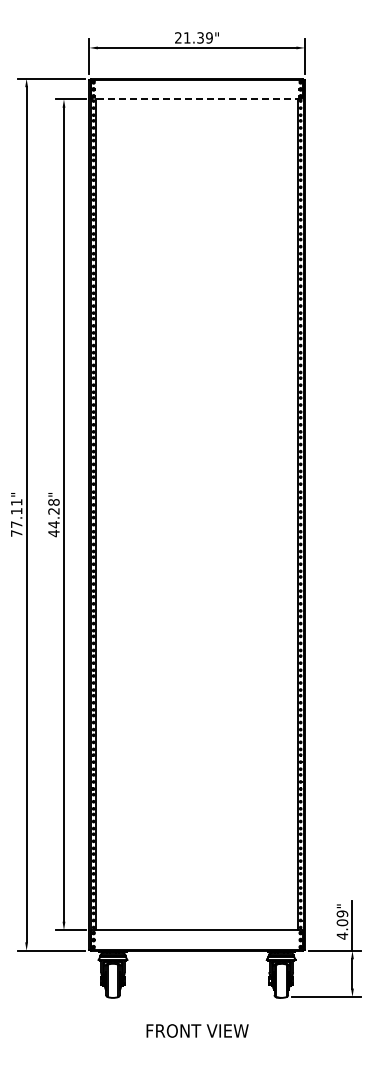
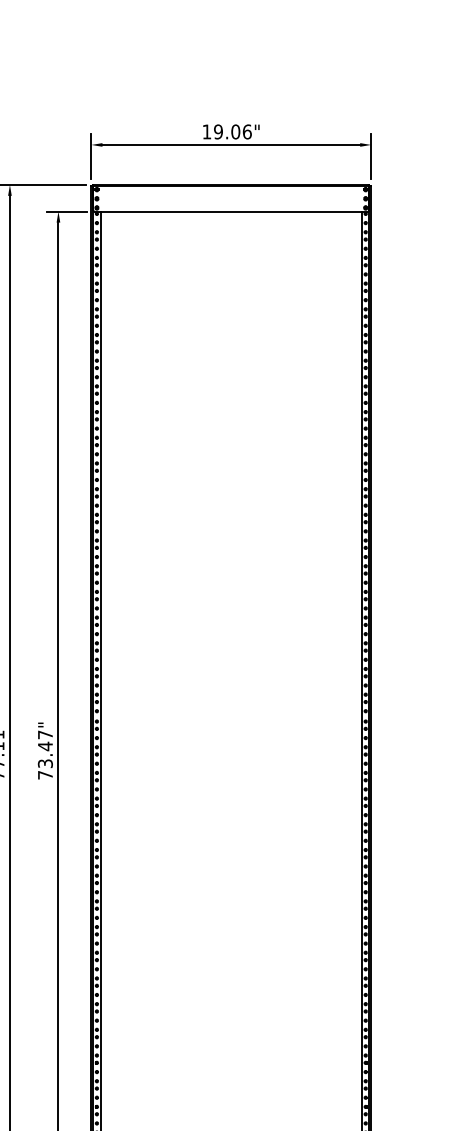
text: (193, 37) -> (226, 131), 21.39" -> 19.06"
line: (196, 99) -> (230, 211), dashed -> solid
text: (53, 518) -> (44, 755), 44.28" -> 73.47"

